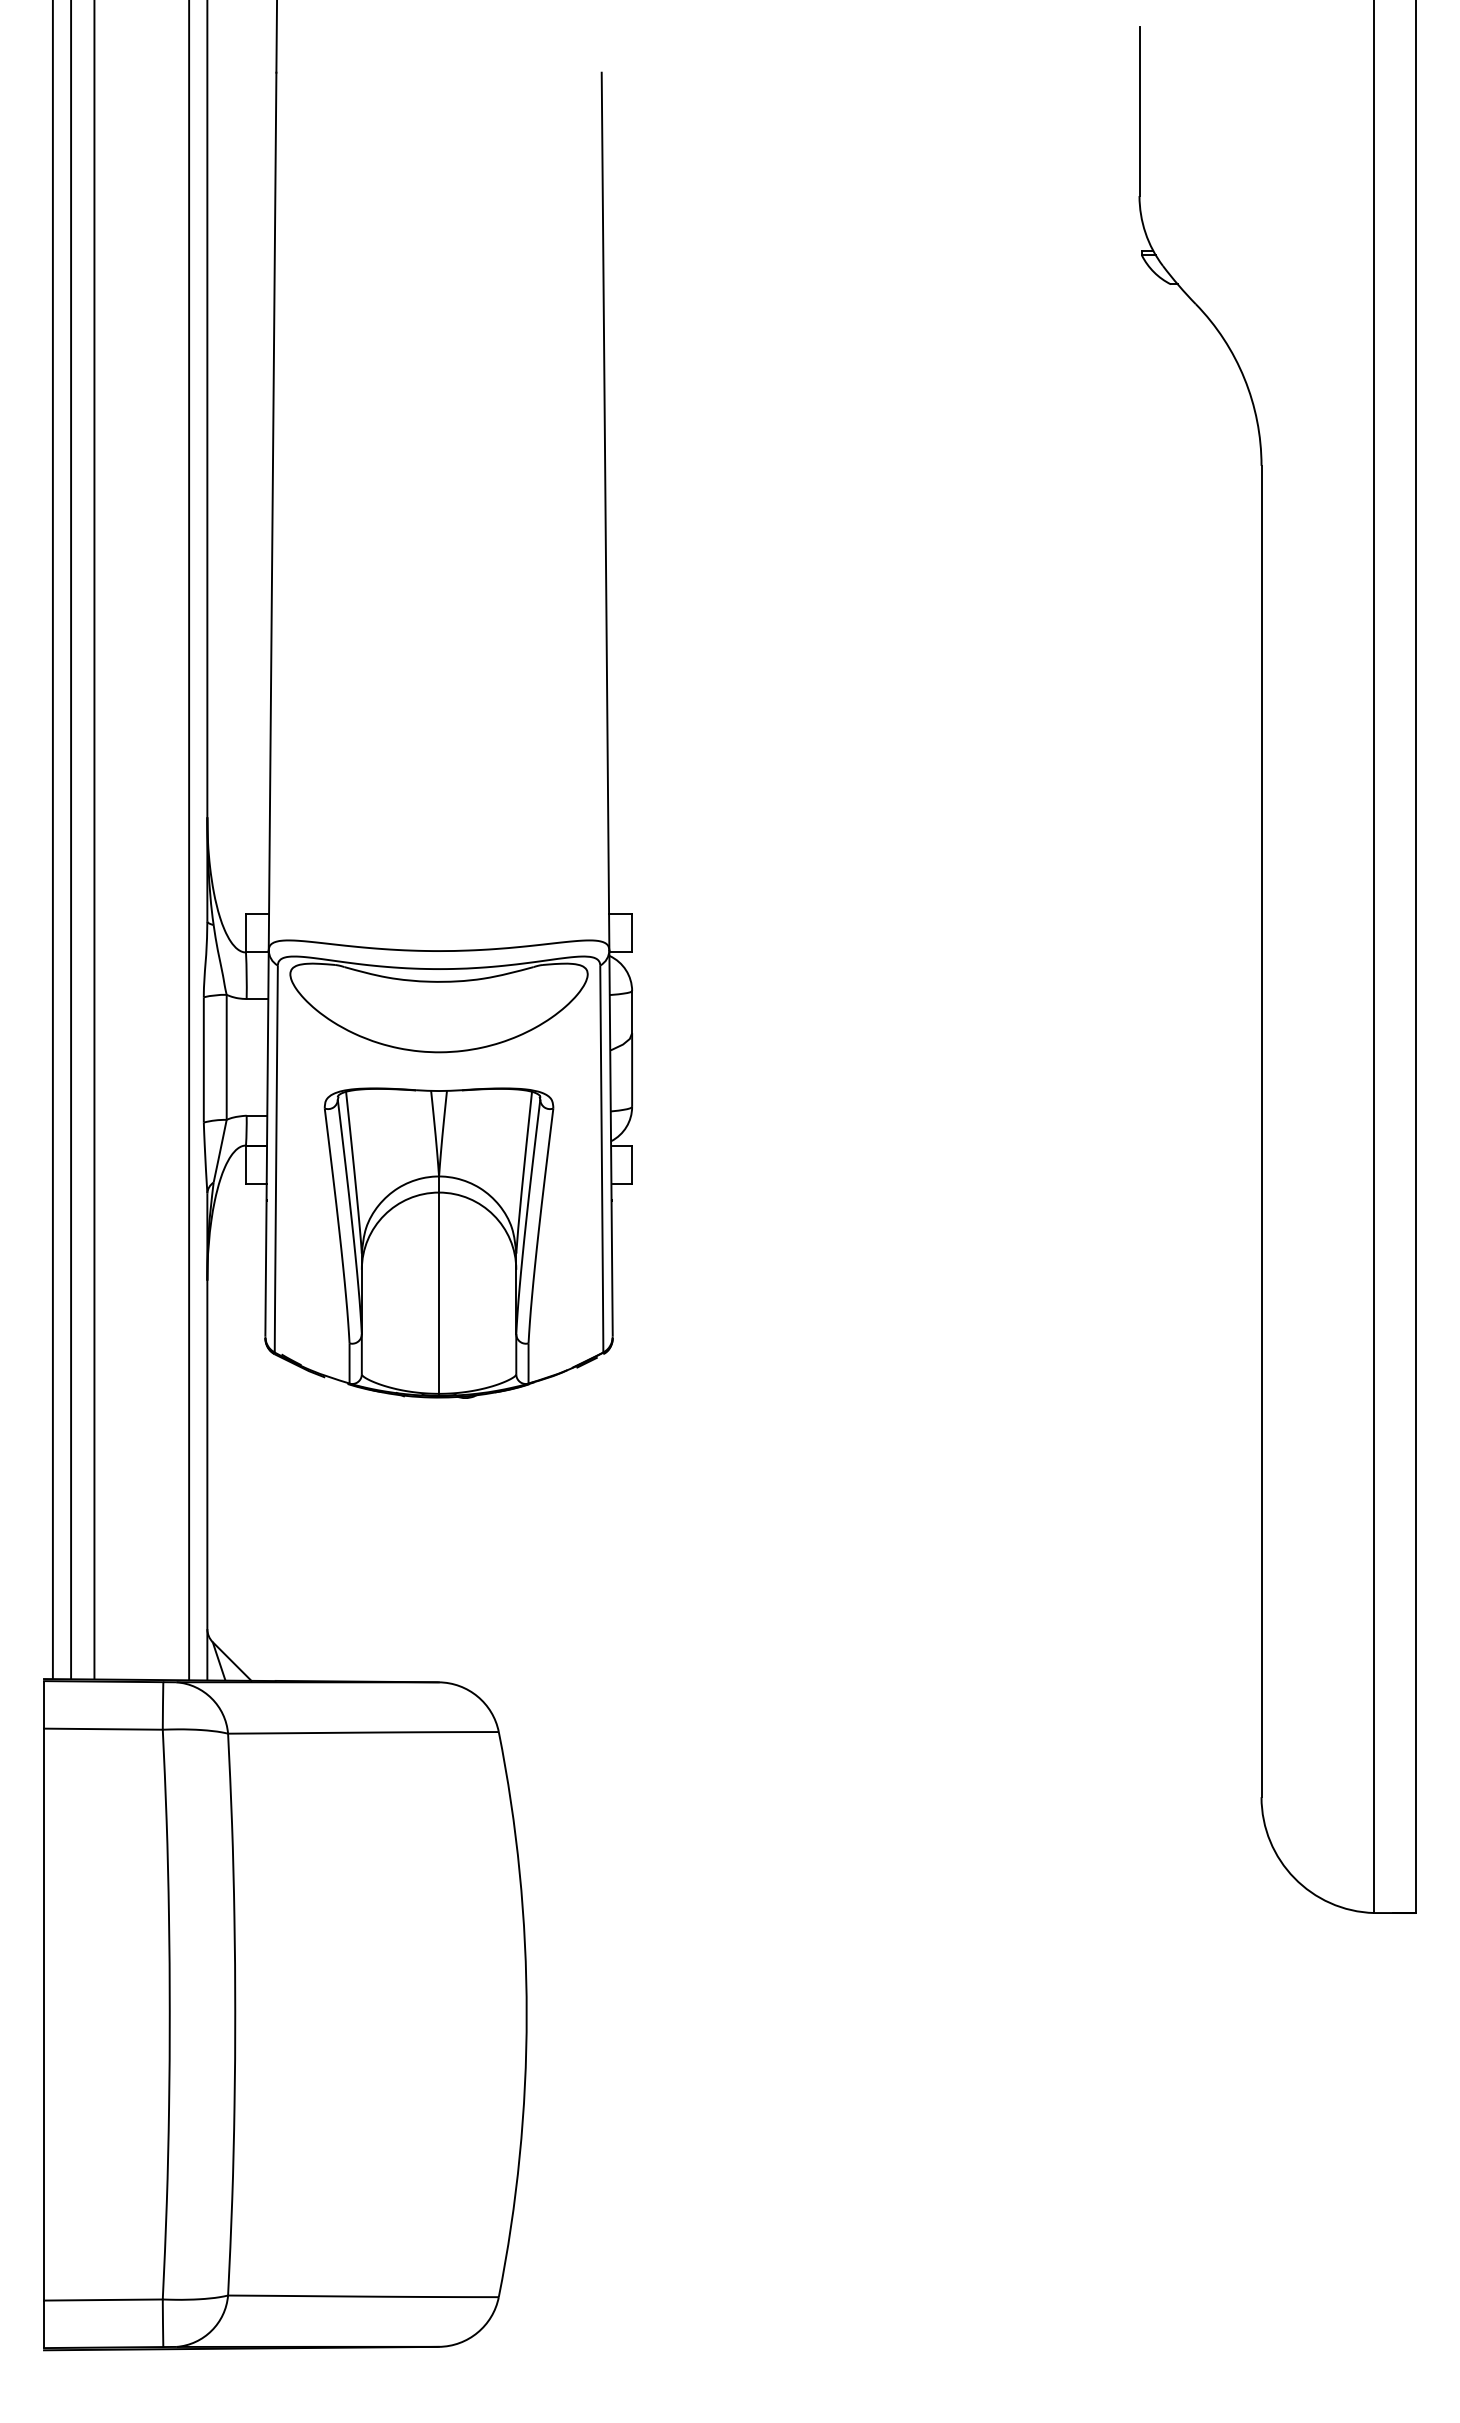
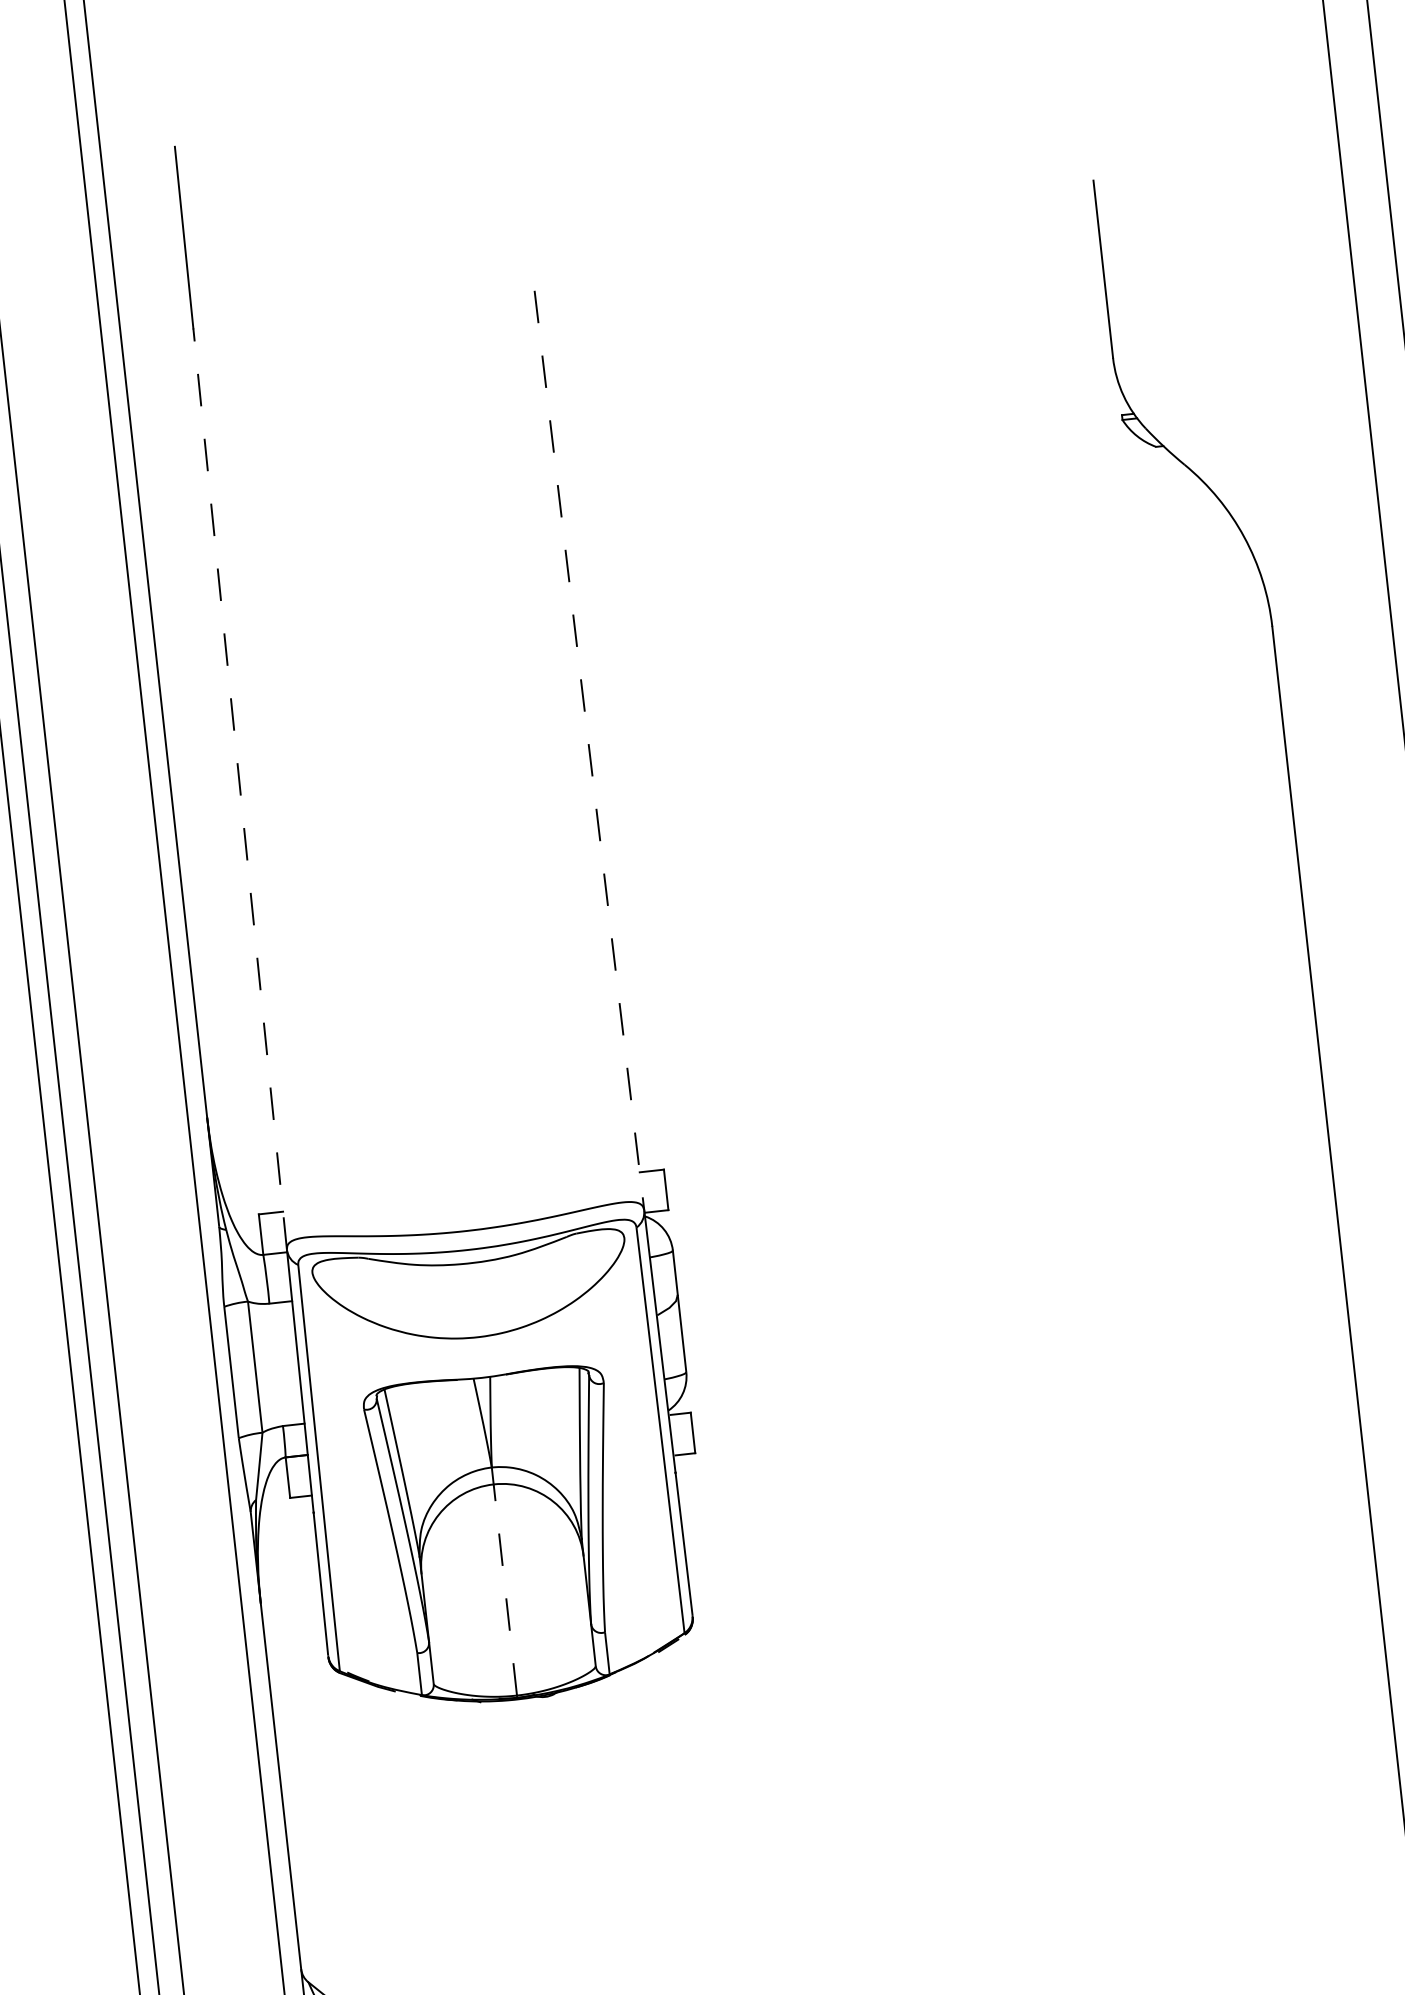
line: (272, 511) -> (240, 789), solid -> dashed
line: (605, 511) -> (589, 750), solid -> dashed
line: (439, 1293) -> (505, 1590), solid -> dashed

